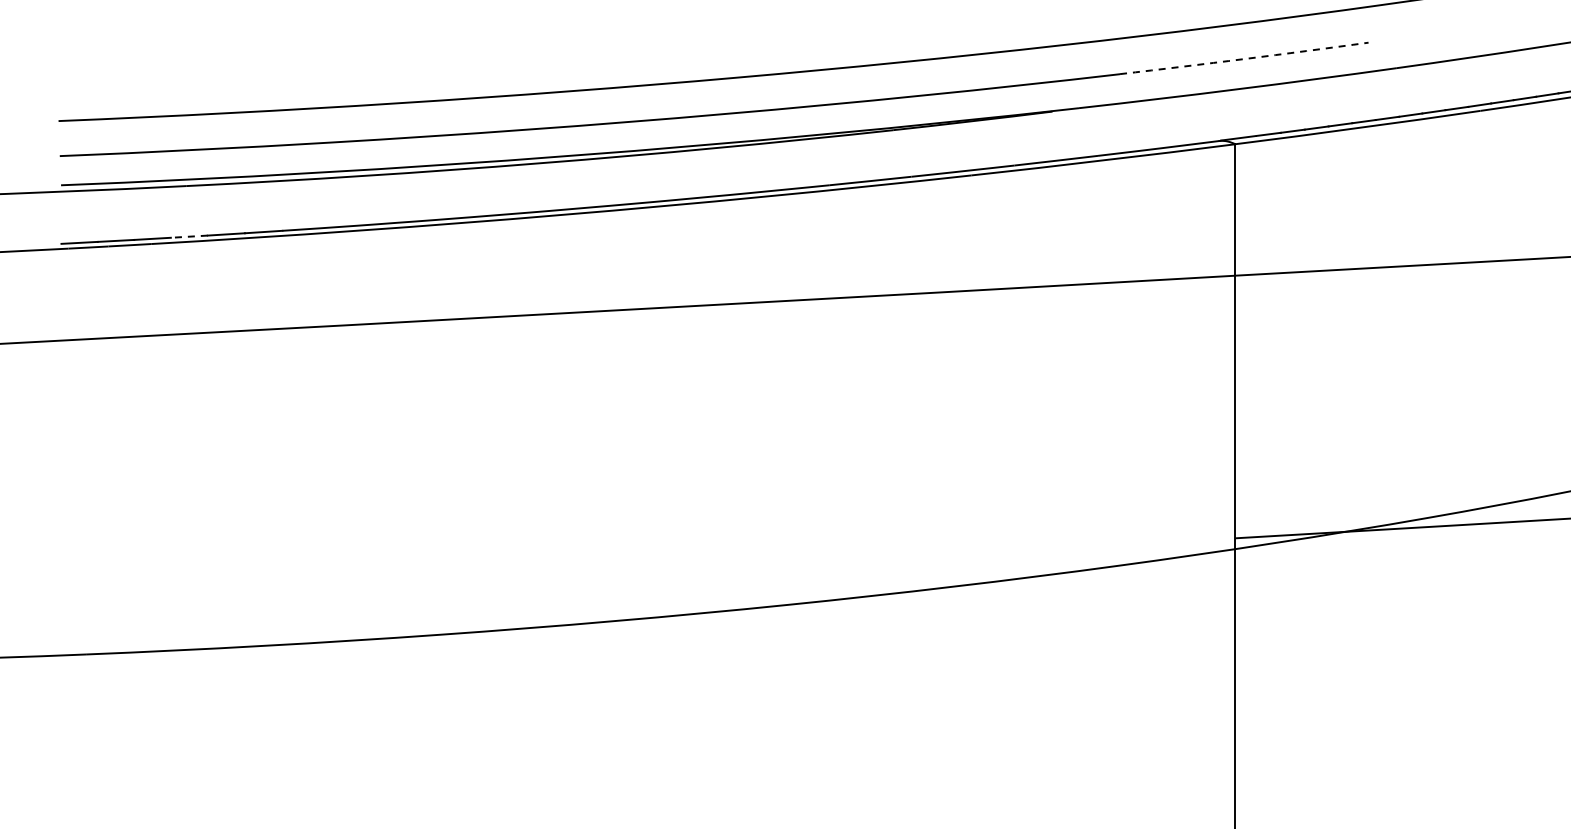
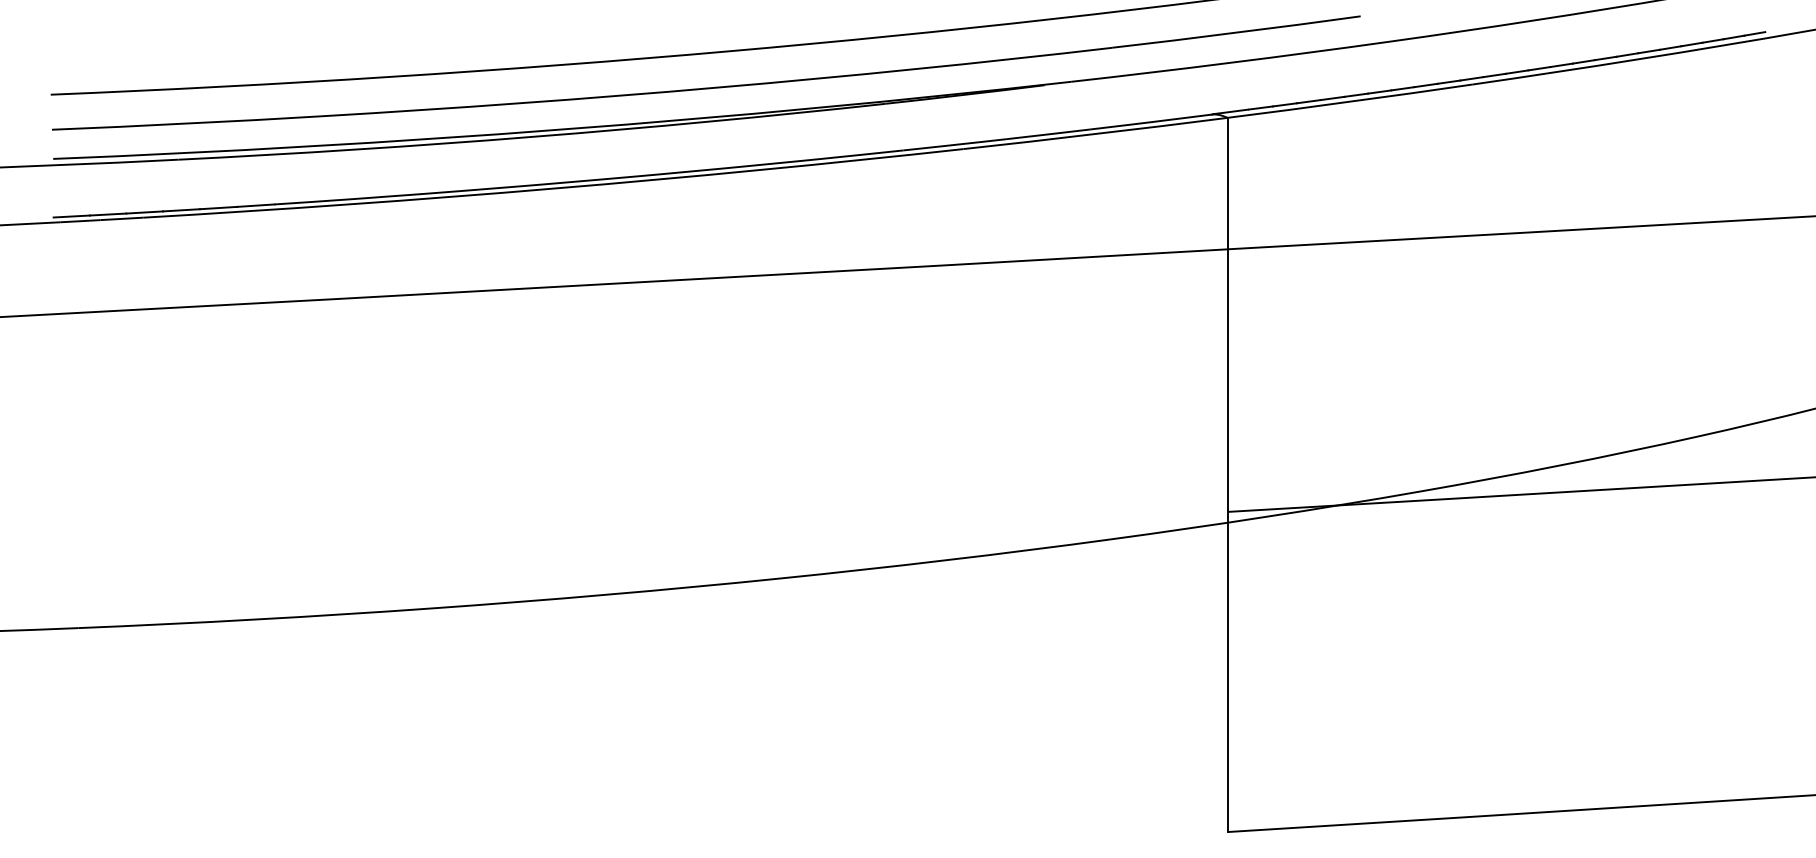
arc: (1244, 58) -> (1236, 32), dashed -> solid
line: (189, 236) -> (181, 210), dashed -> solid

